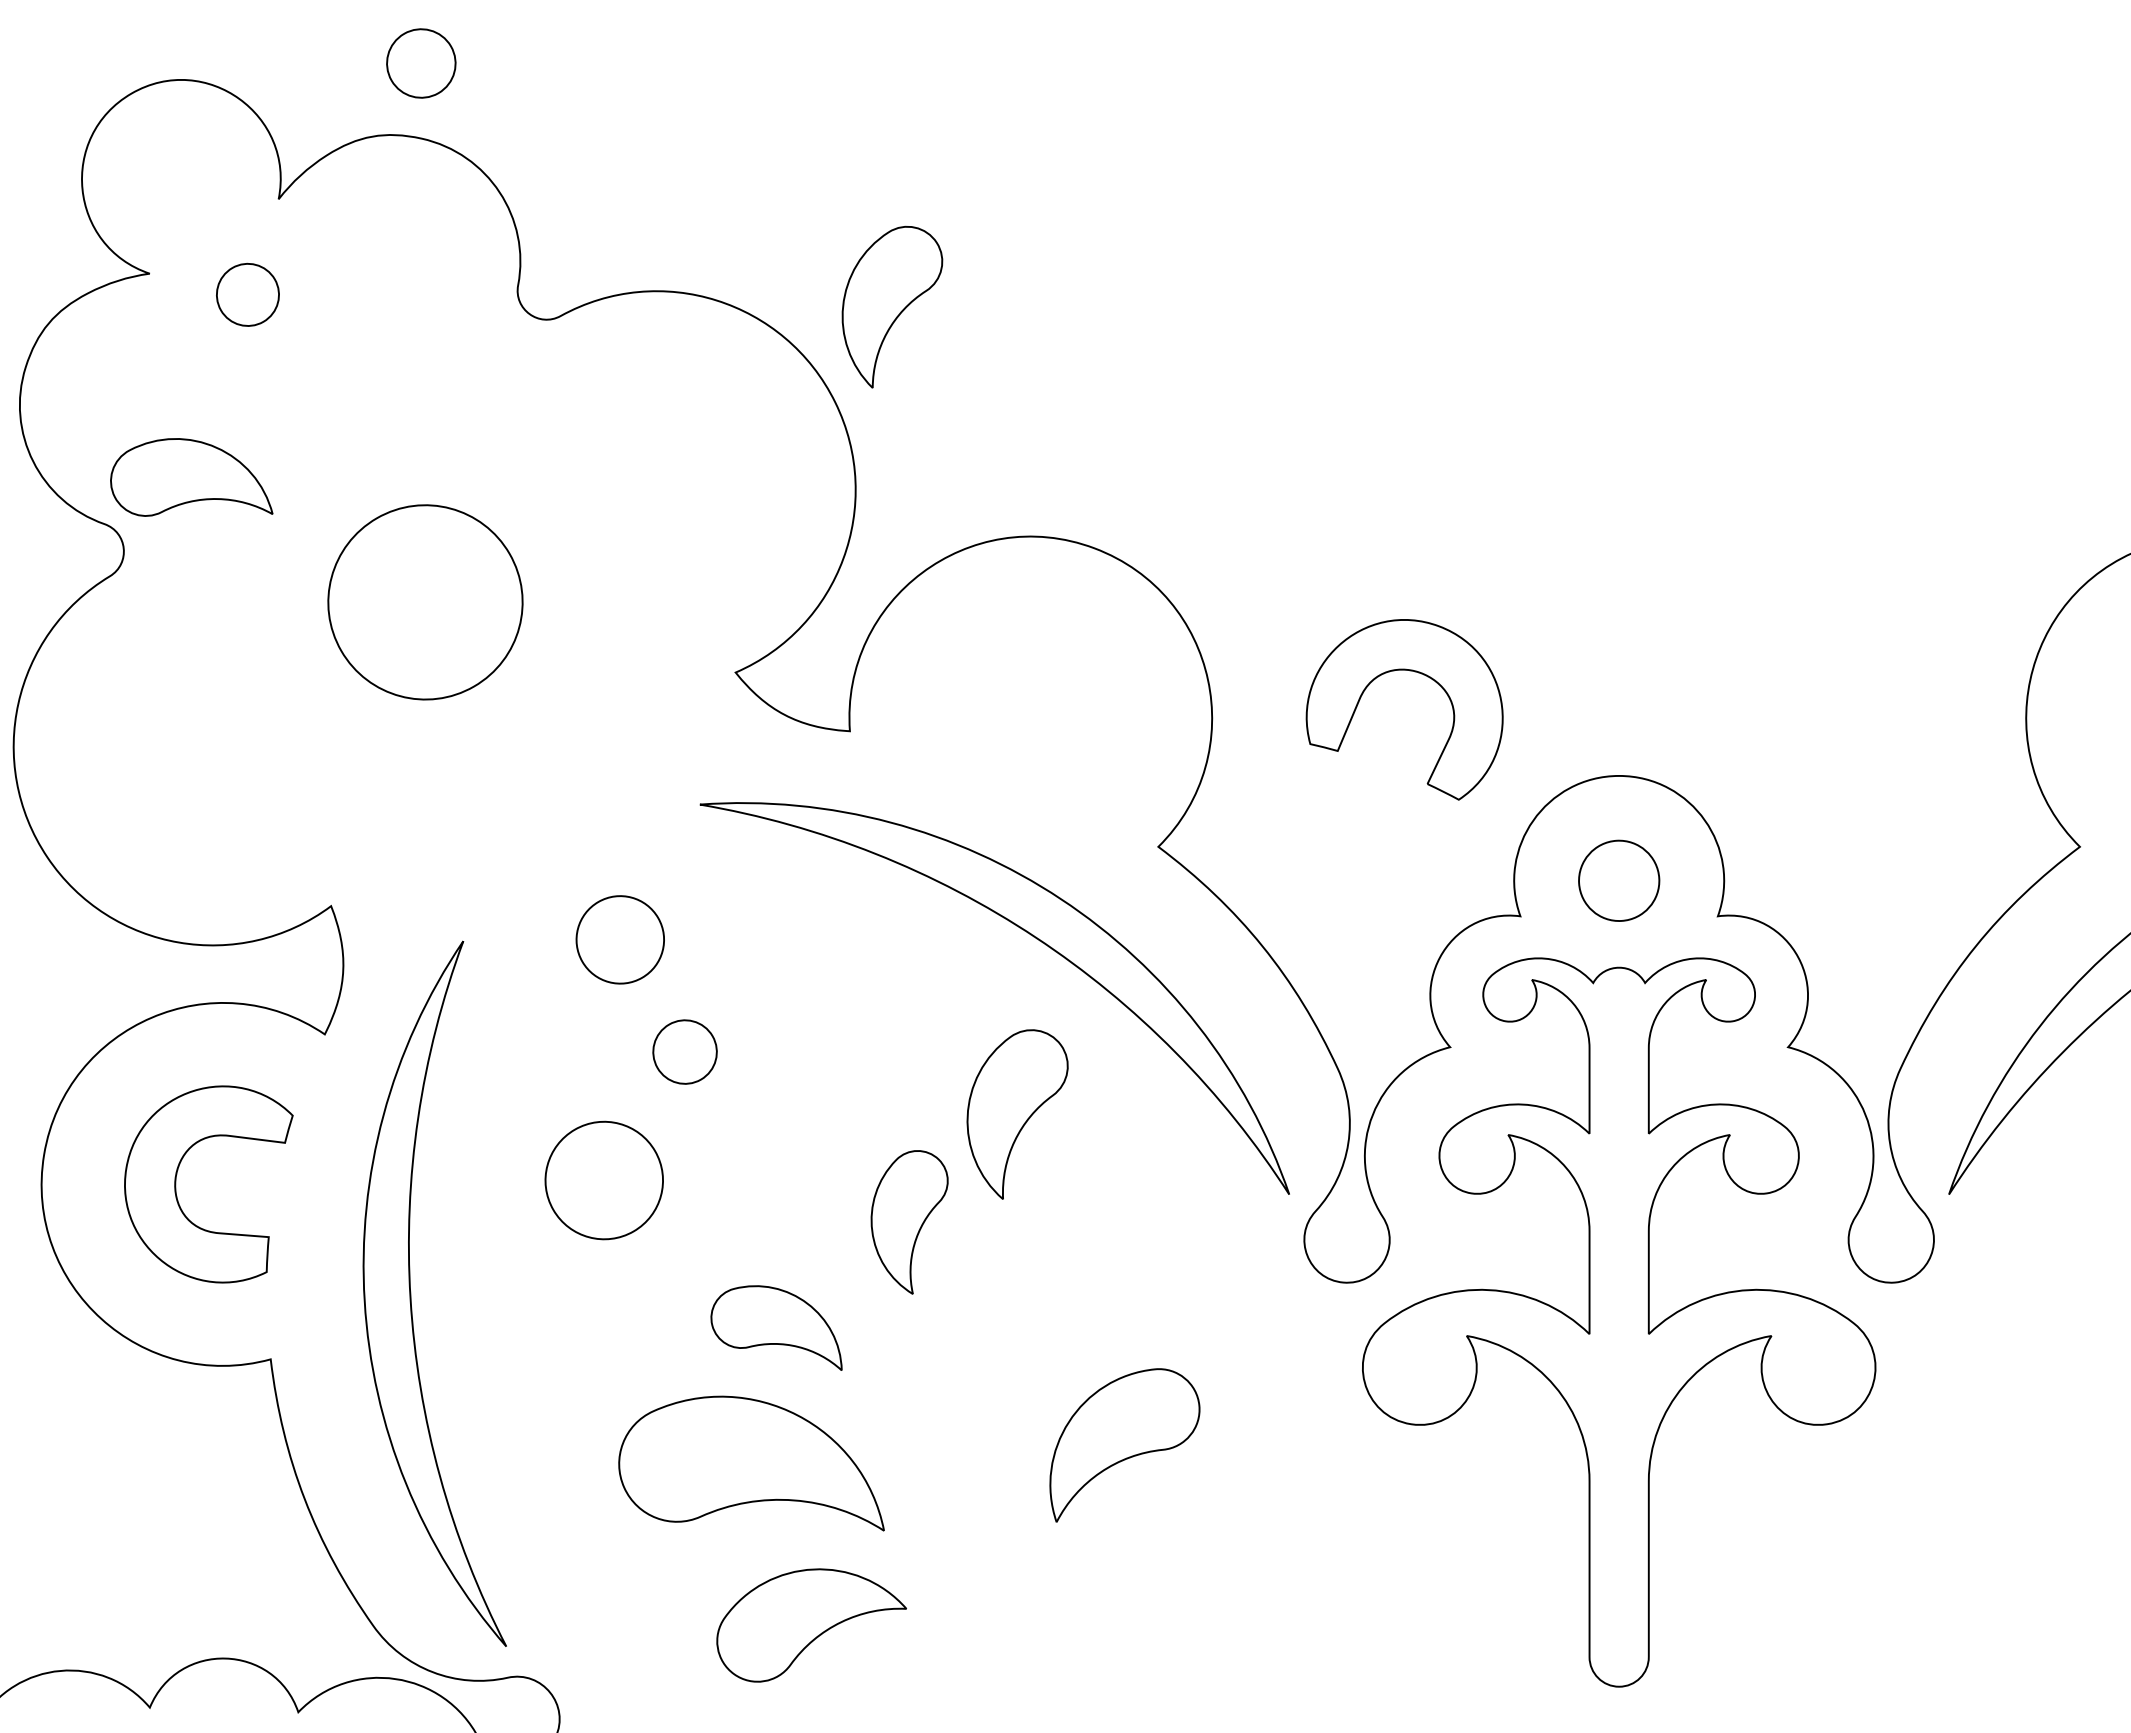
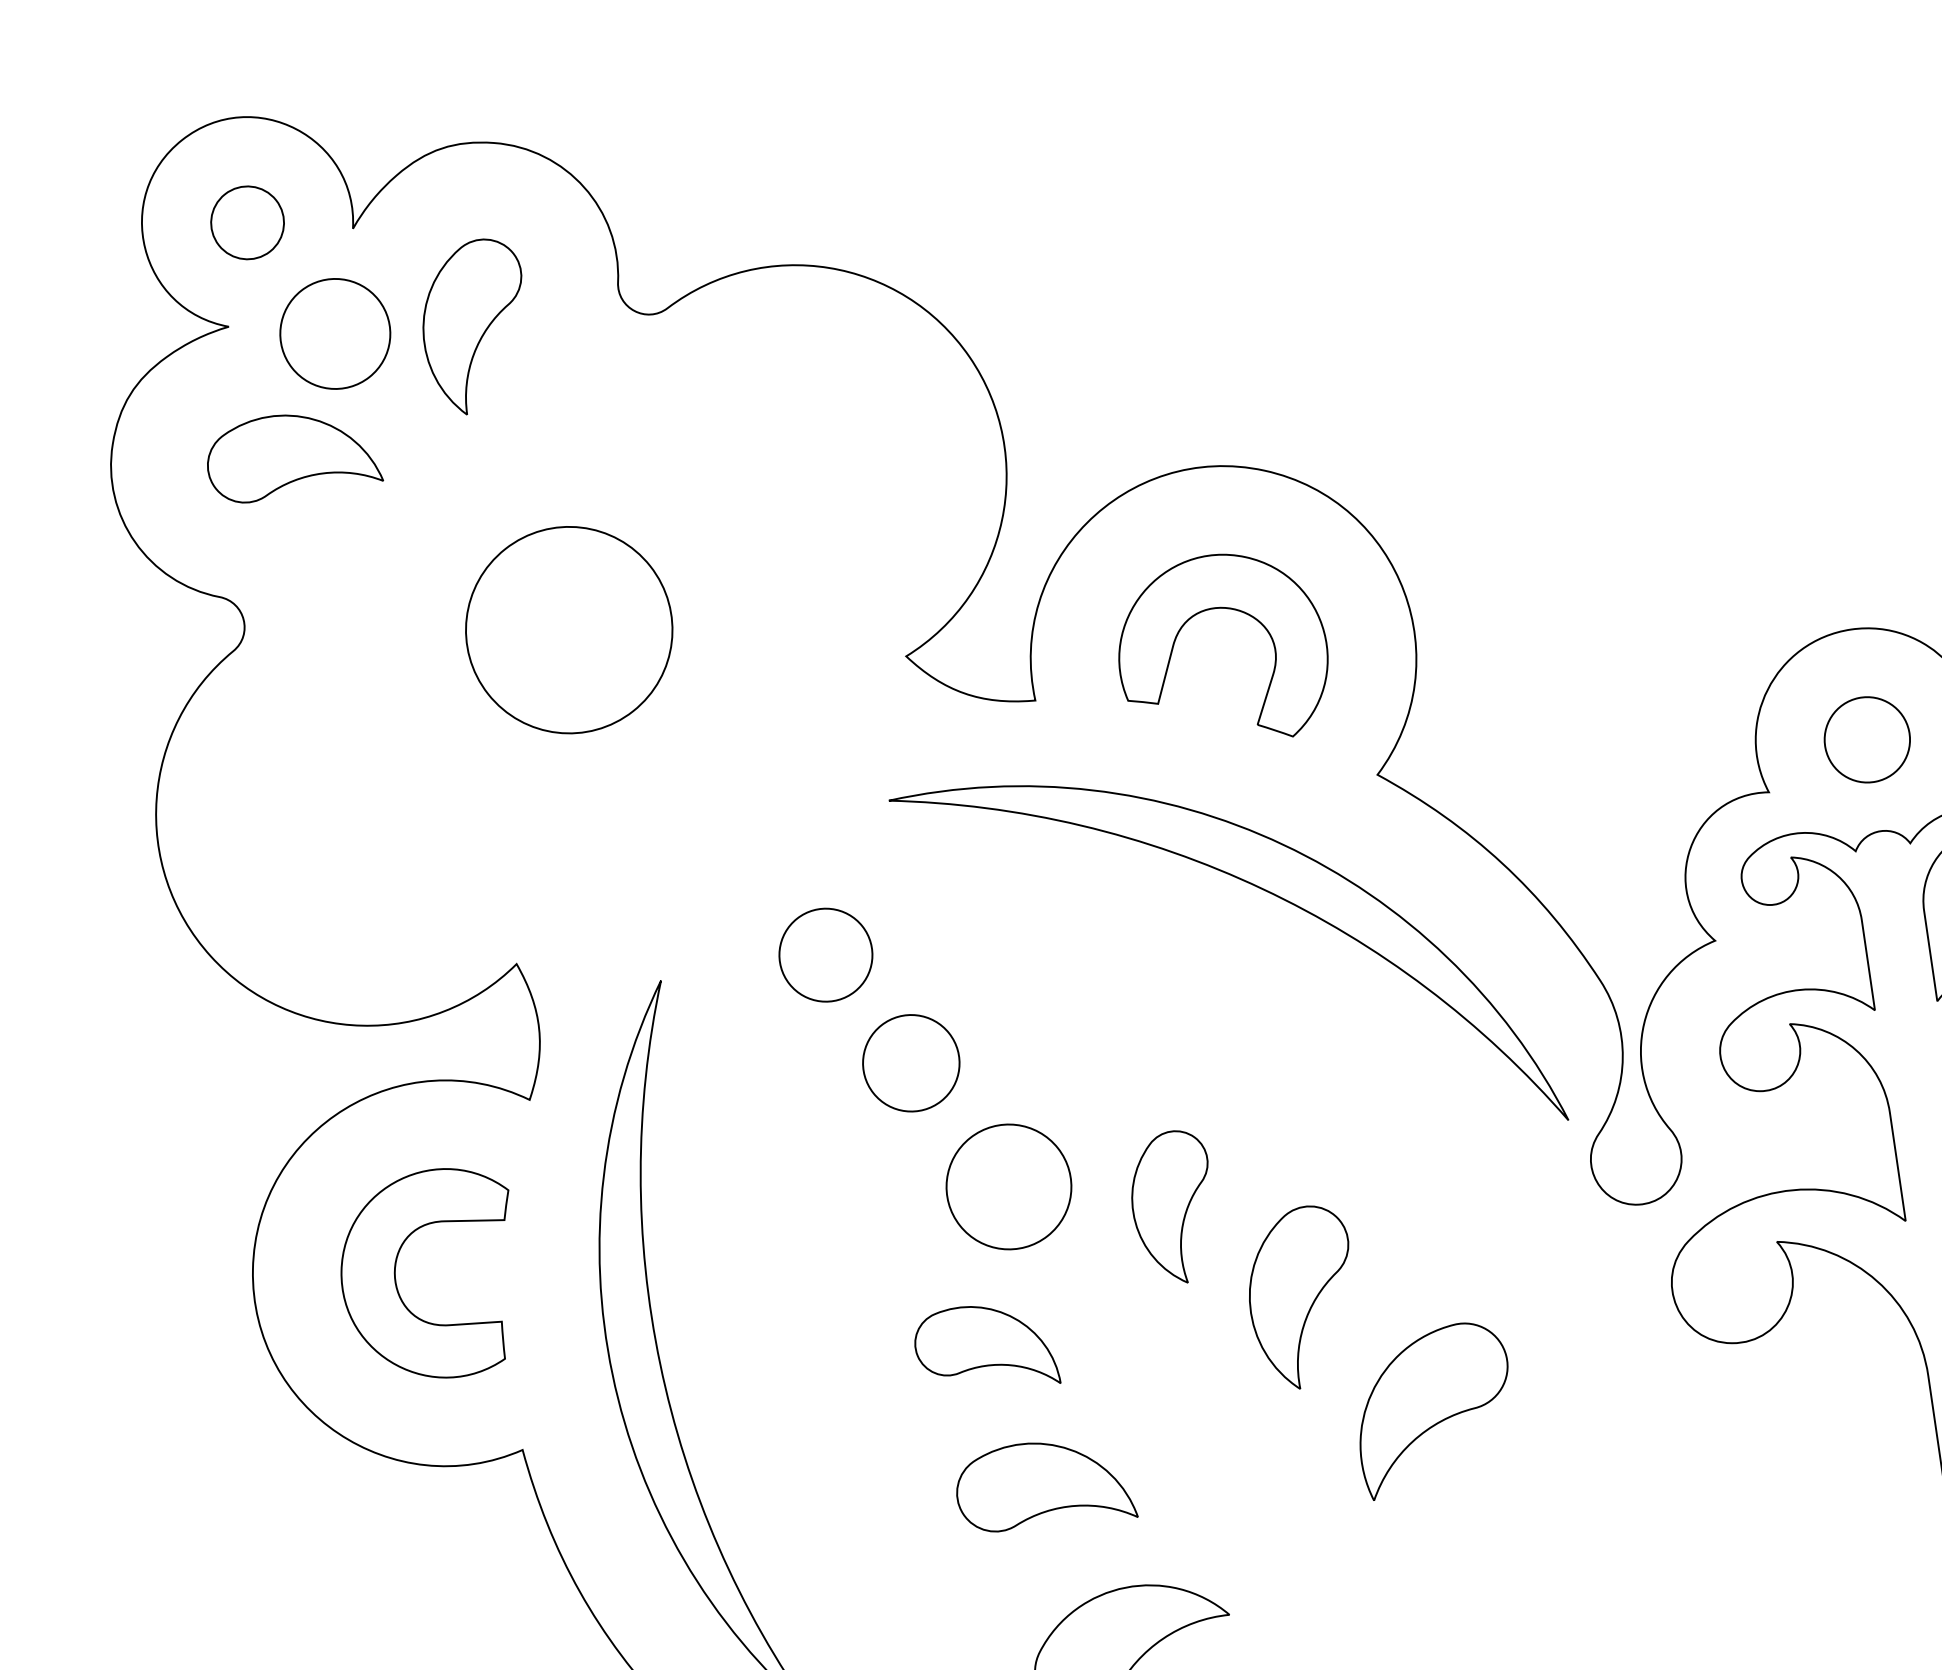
part: (421, 63) -> (247, 222), moved
part: (247, 294) -> (334, 333), size x1.67
part: (892, 306) -> (475, 326), moved
part: (191, 477) -> (292, 454), moved
part: (1409, 671) -> (1221, 609), moved
part: (684, 1051) -> (910, 1062), size x1.43
part: (1017, 1114) -> (1302, 1297), moved
part: (603, 1180) -> (1008, 1187), moved
part: (776, 1327) -> (985, 1348), moved
part: (751, 1463) -> (1044, 1485), size x0.62

